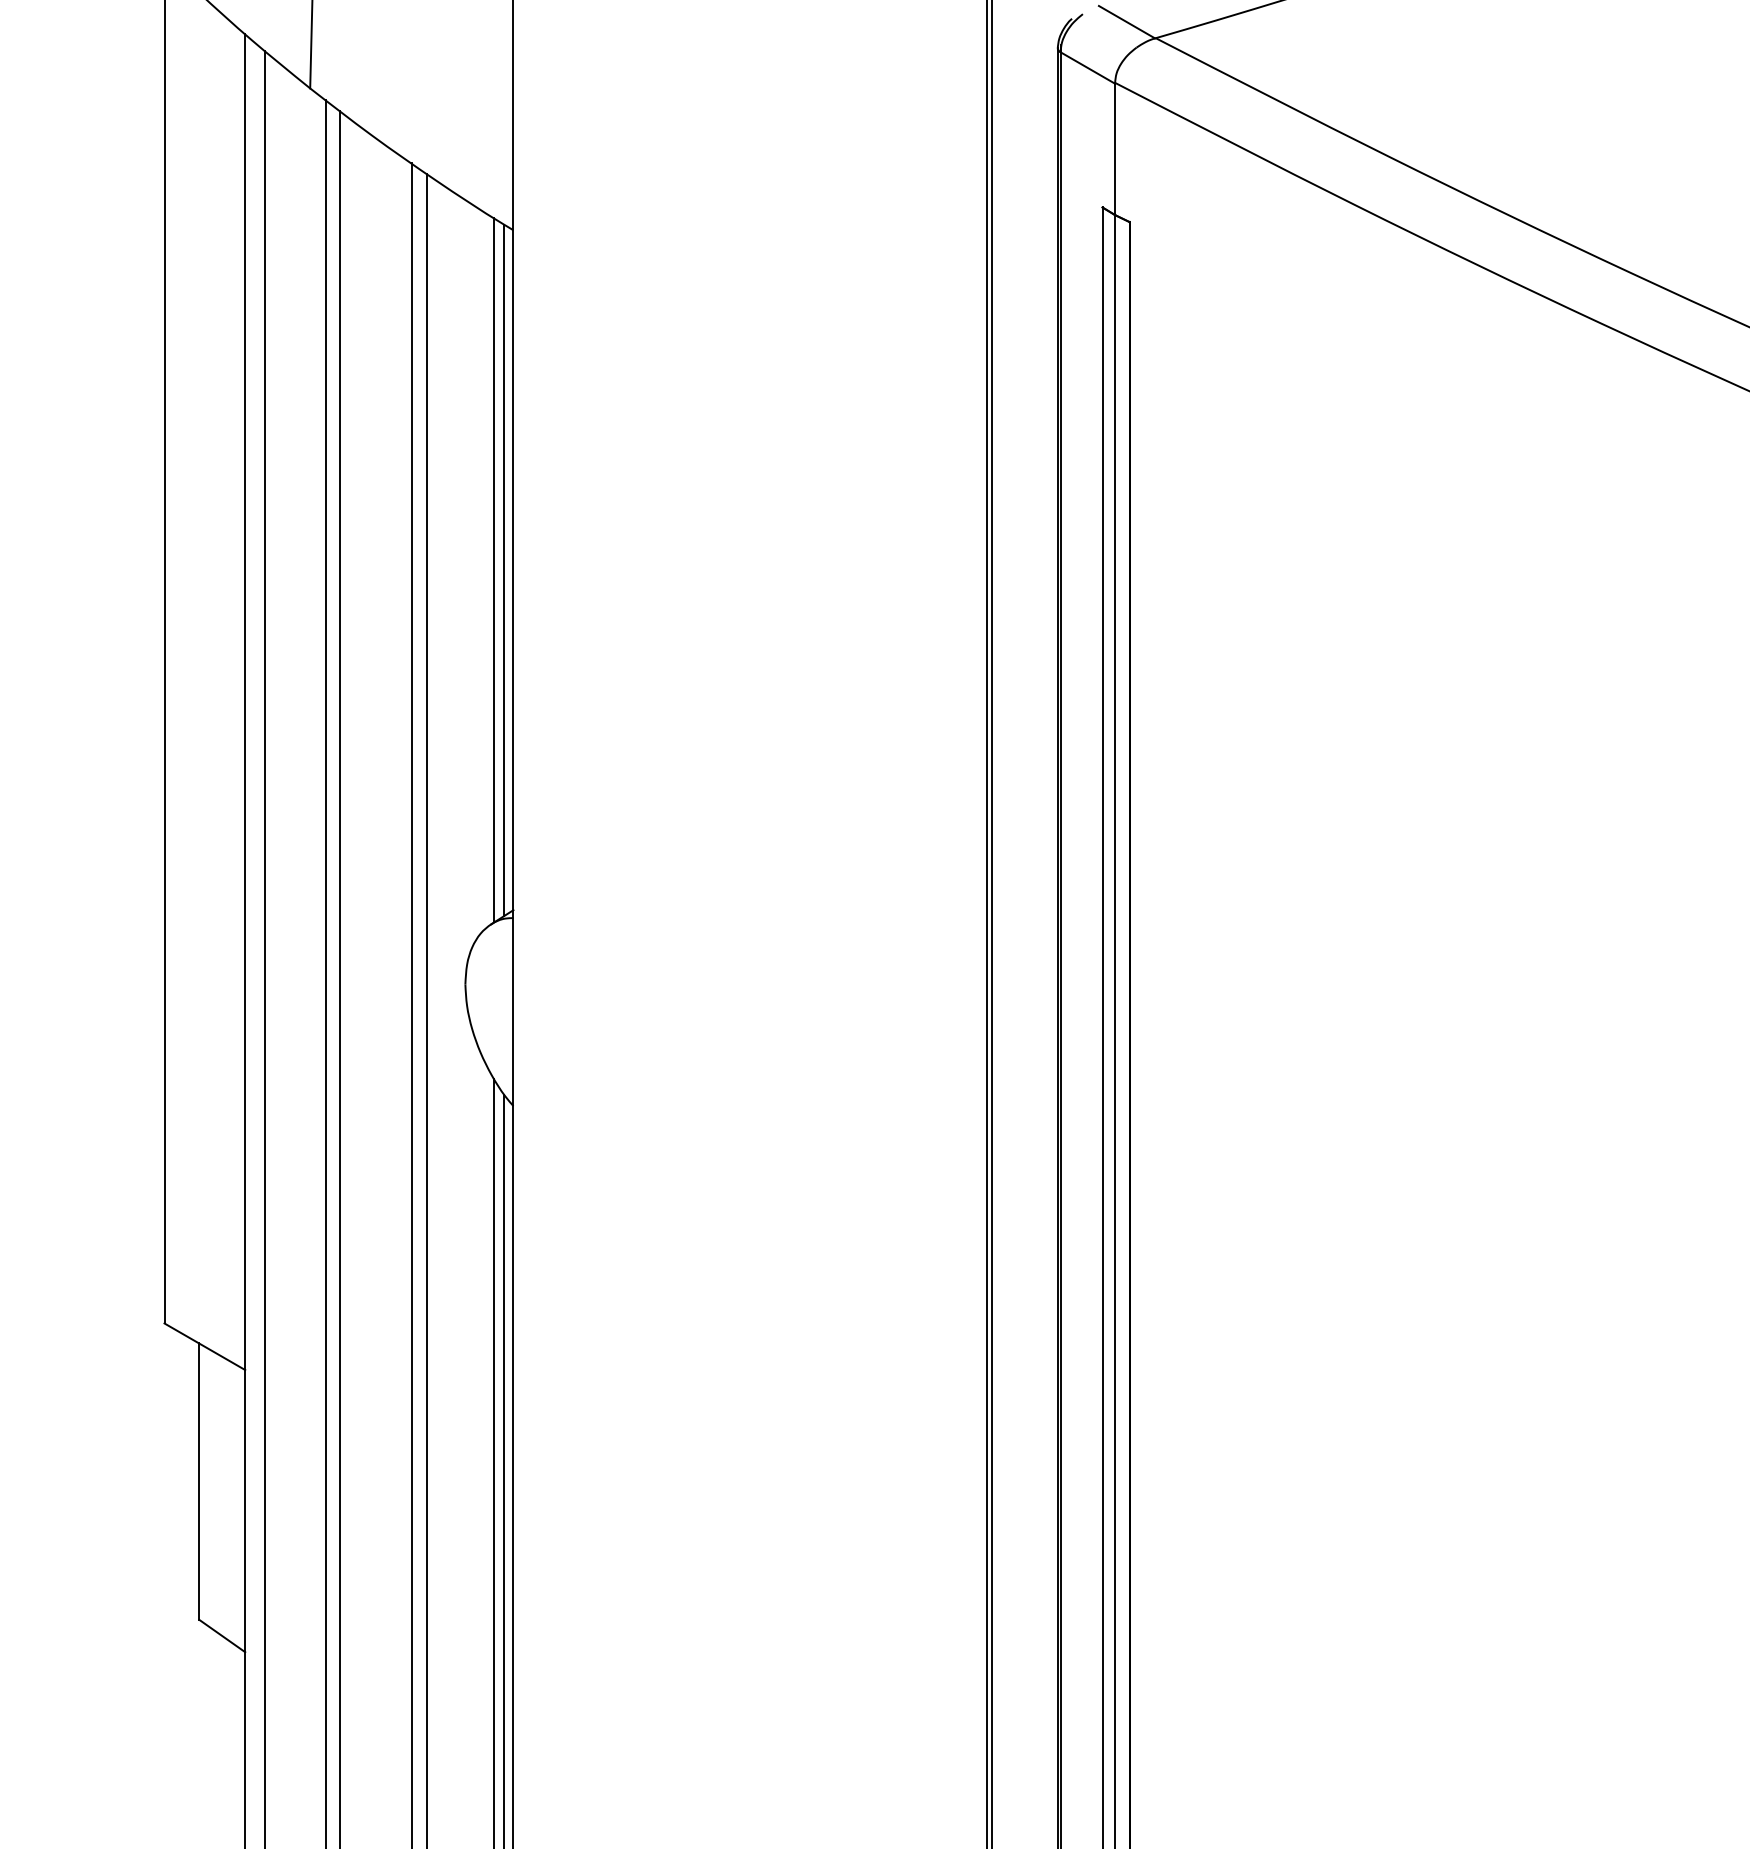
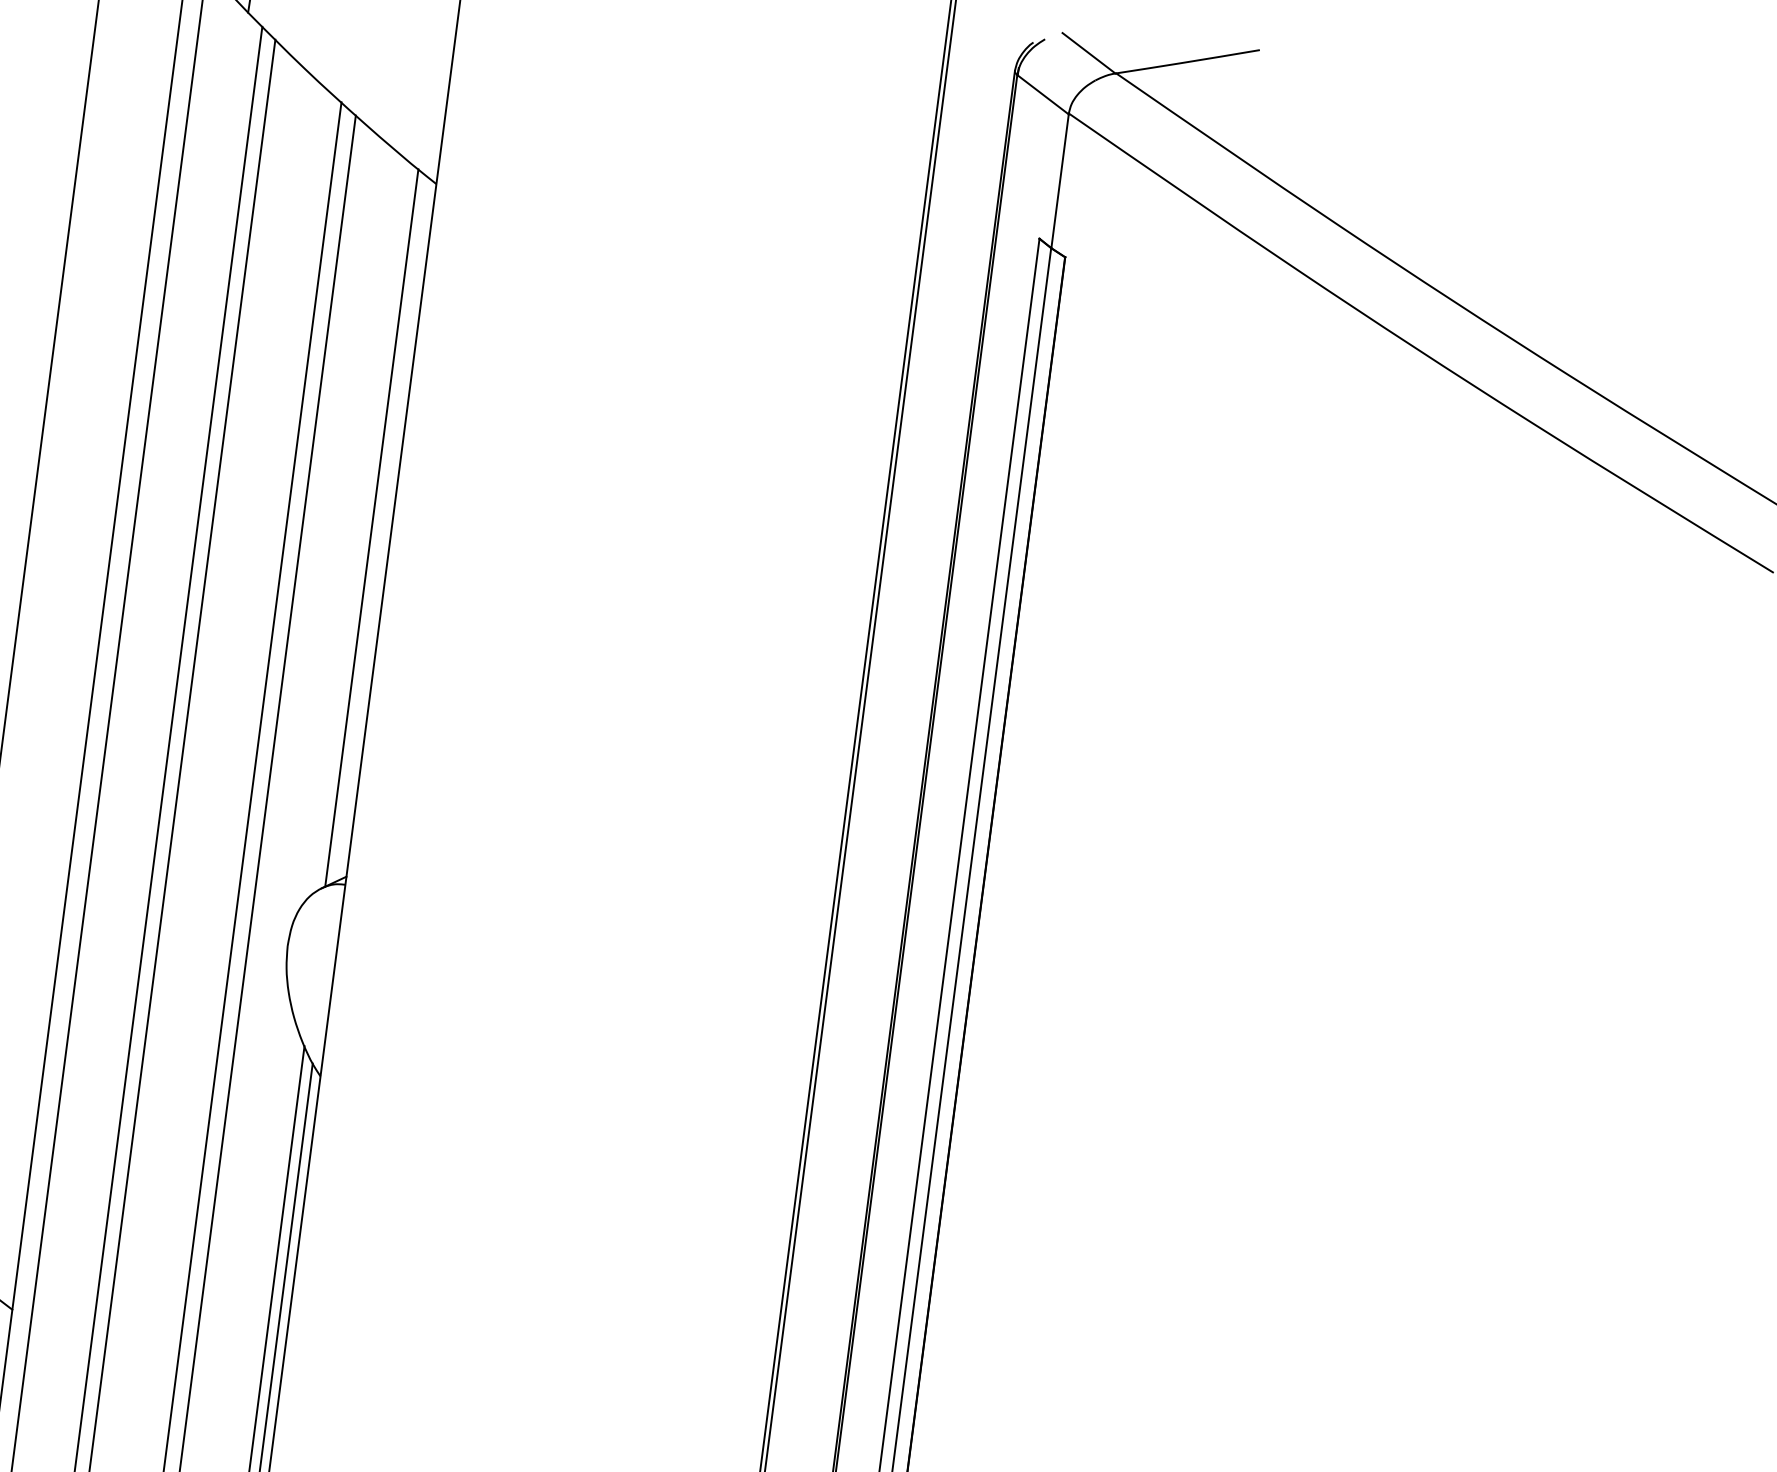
line: (504, 570) -> (382, 529), removed

